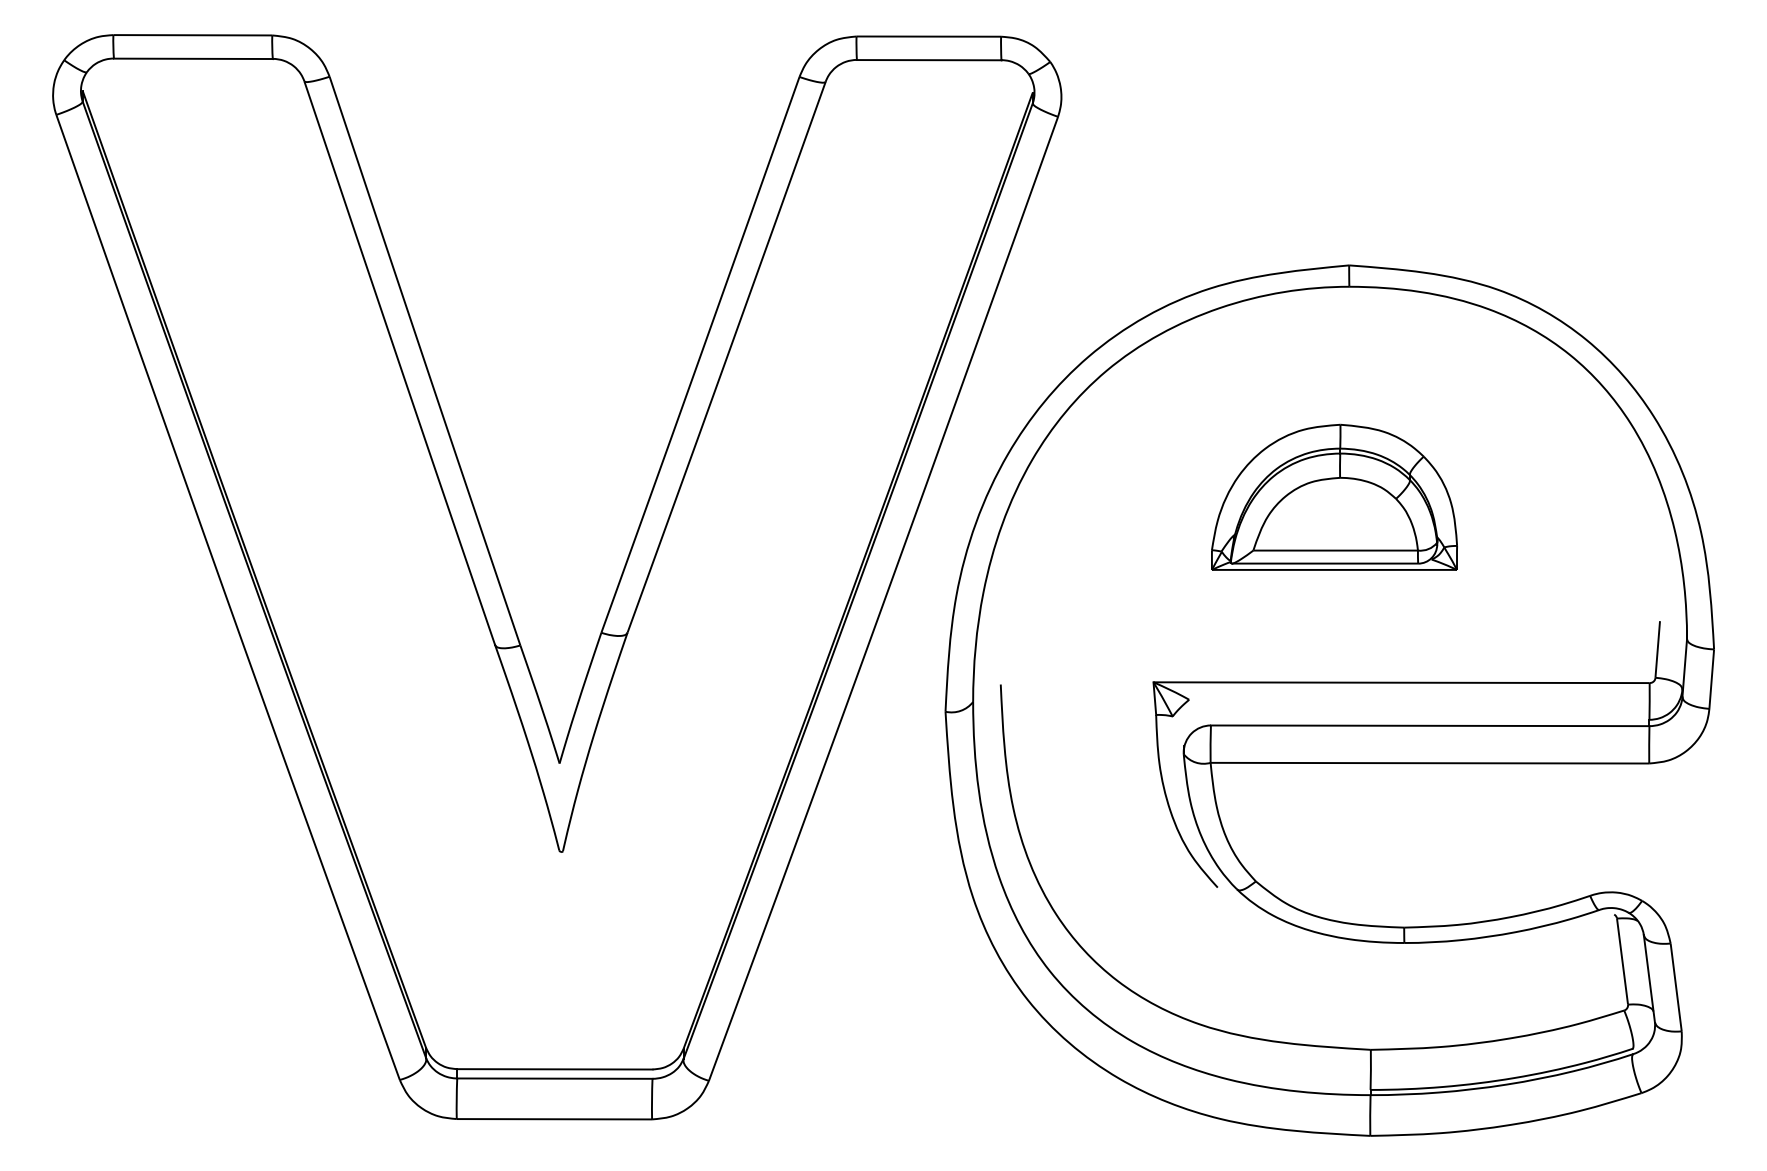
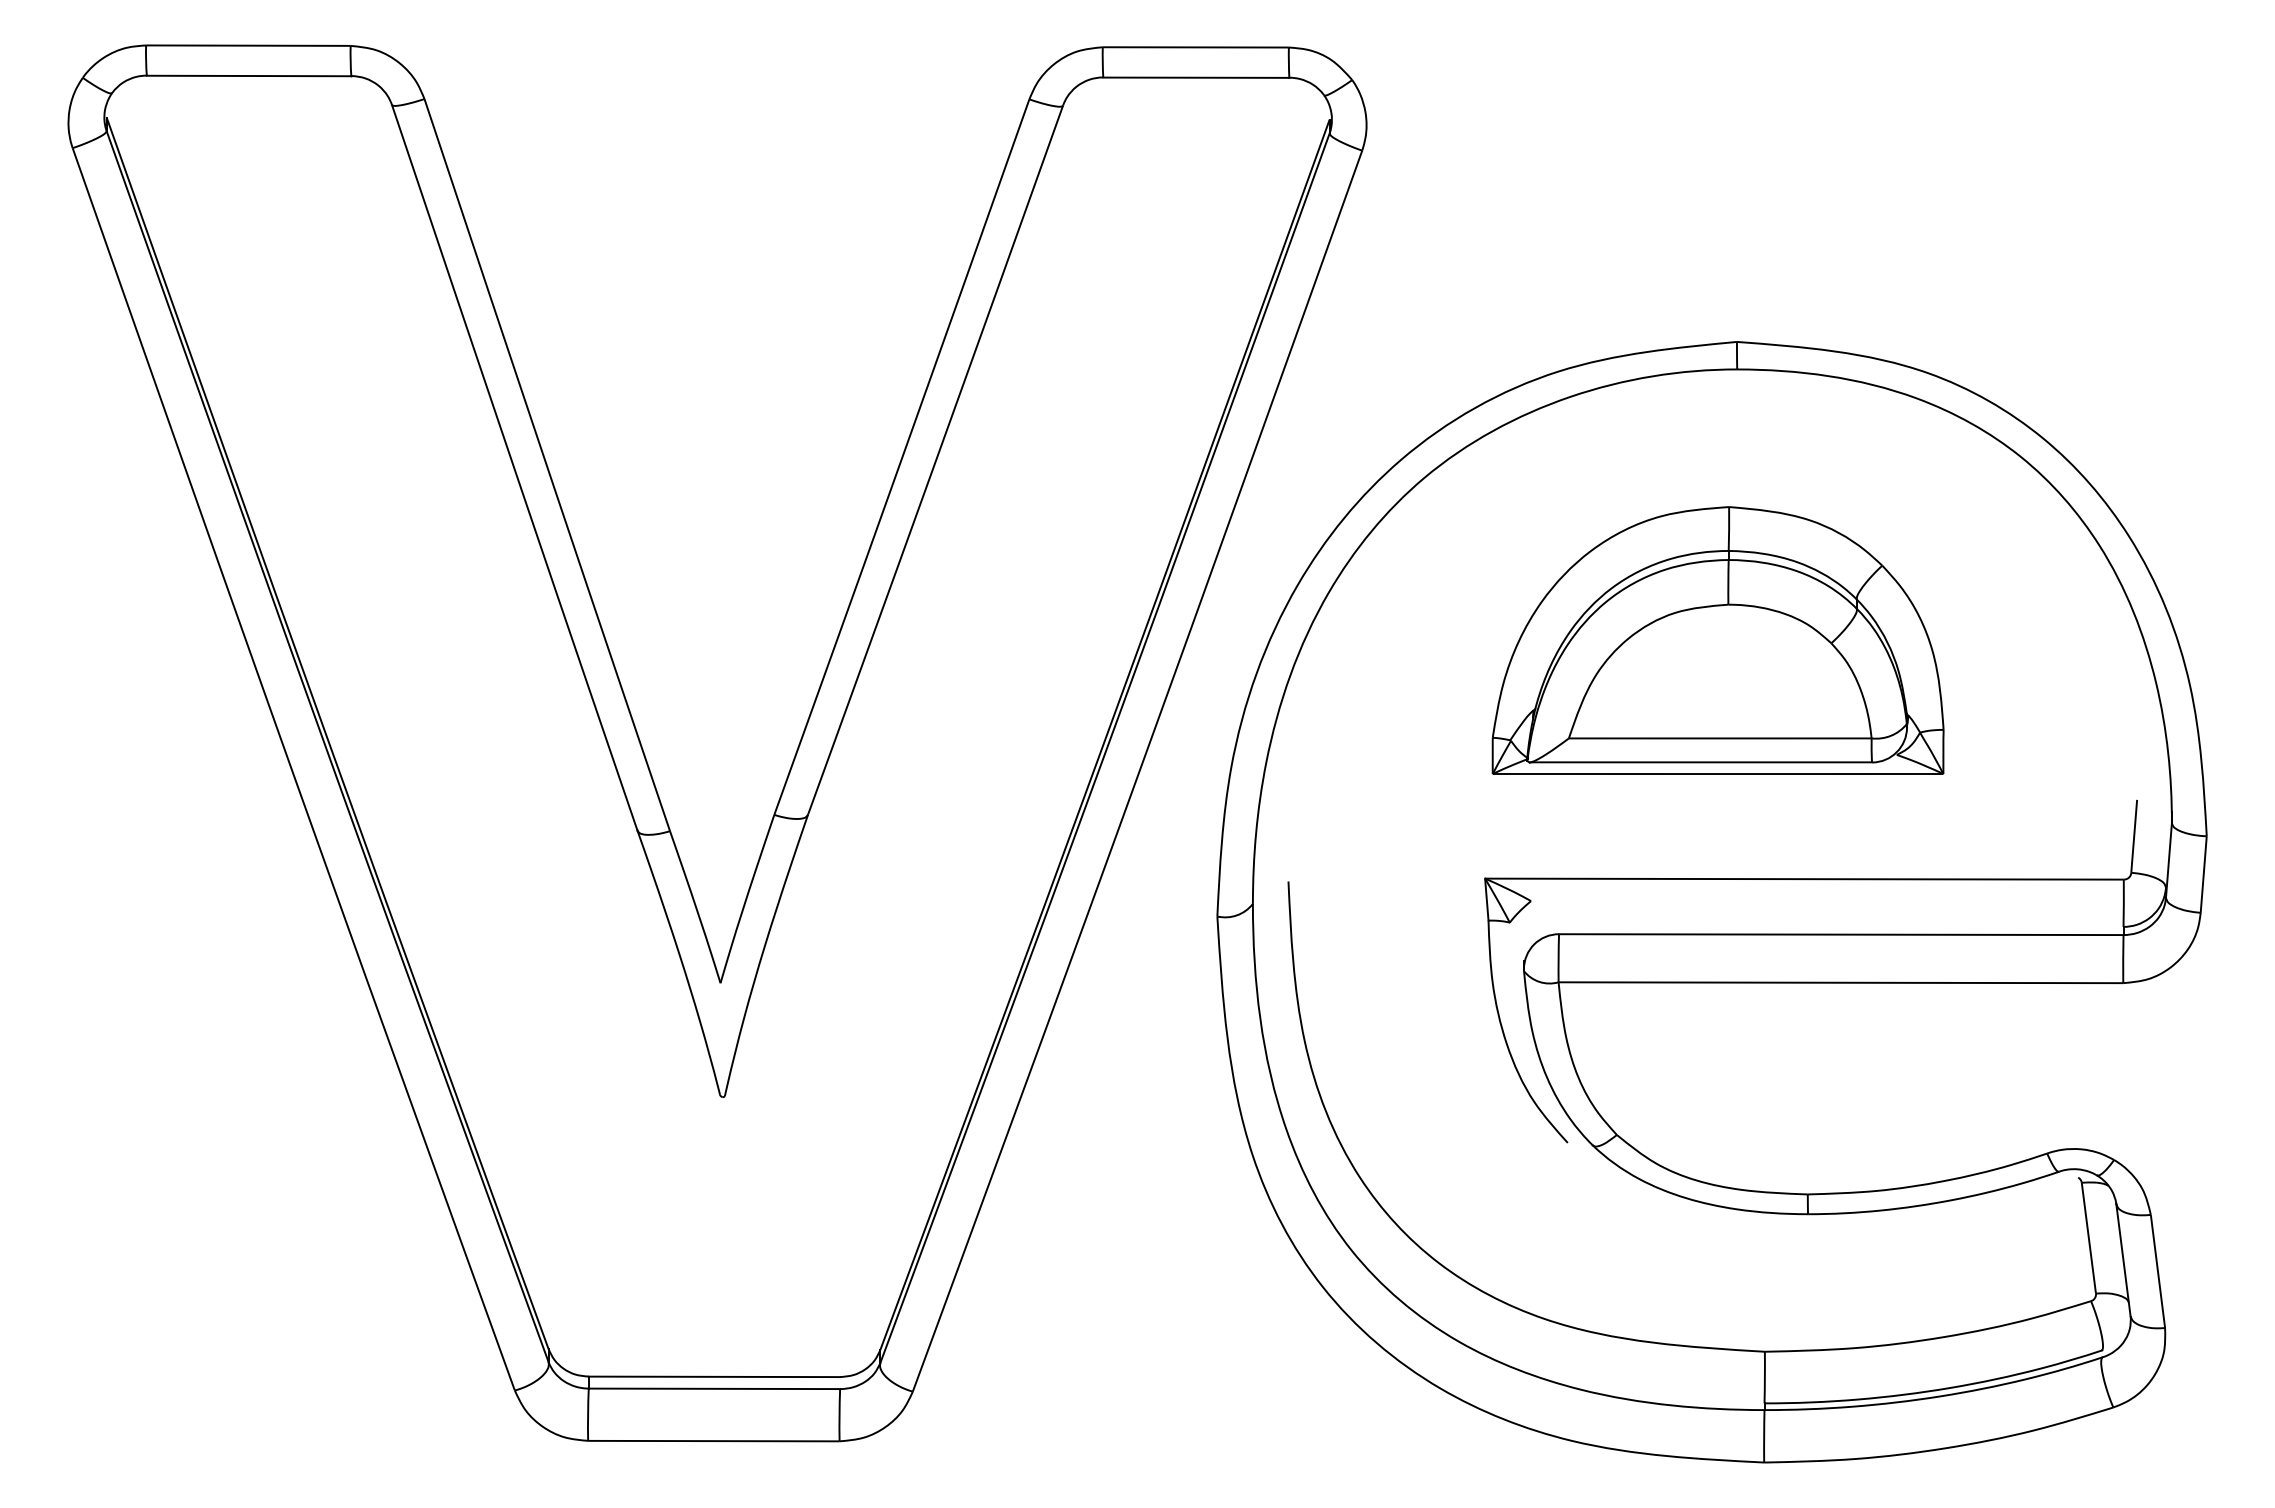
part: (1334, 497) -> (1717, 640), size x1.43

